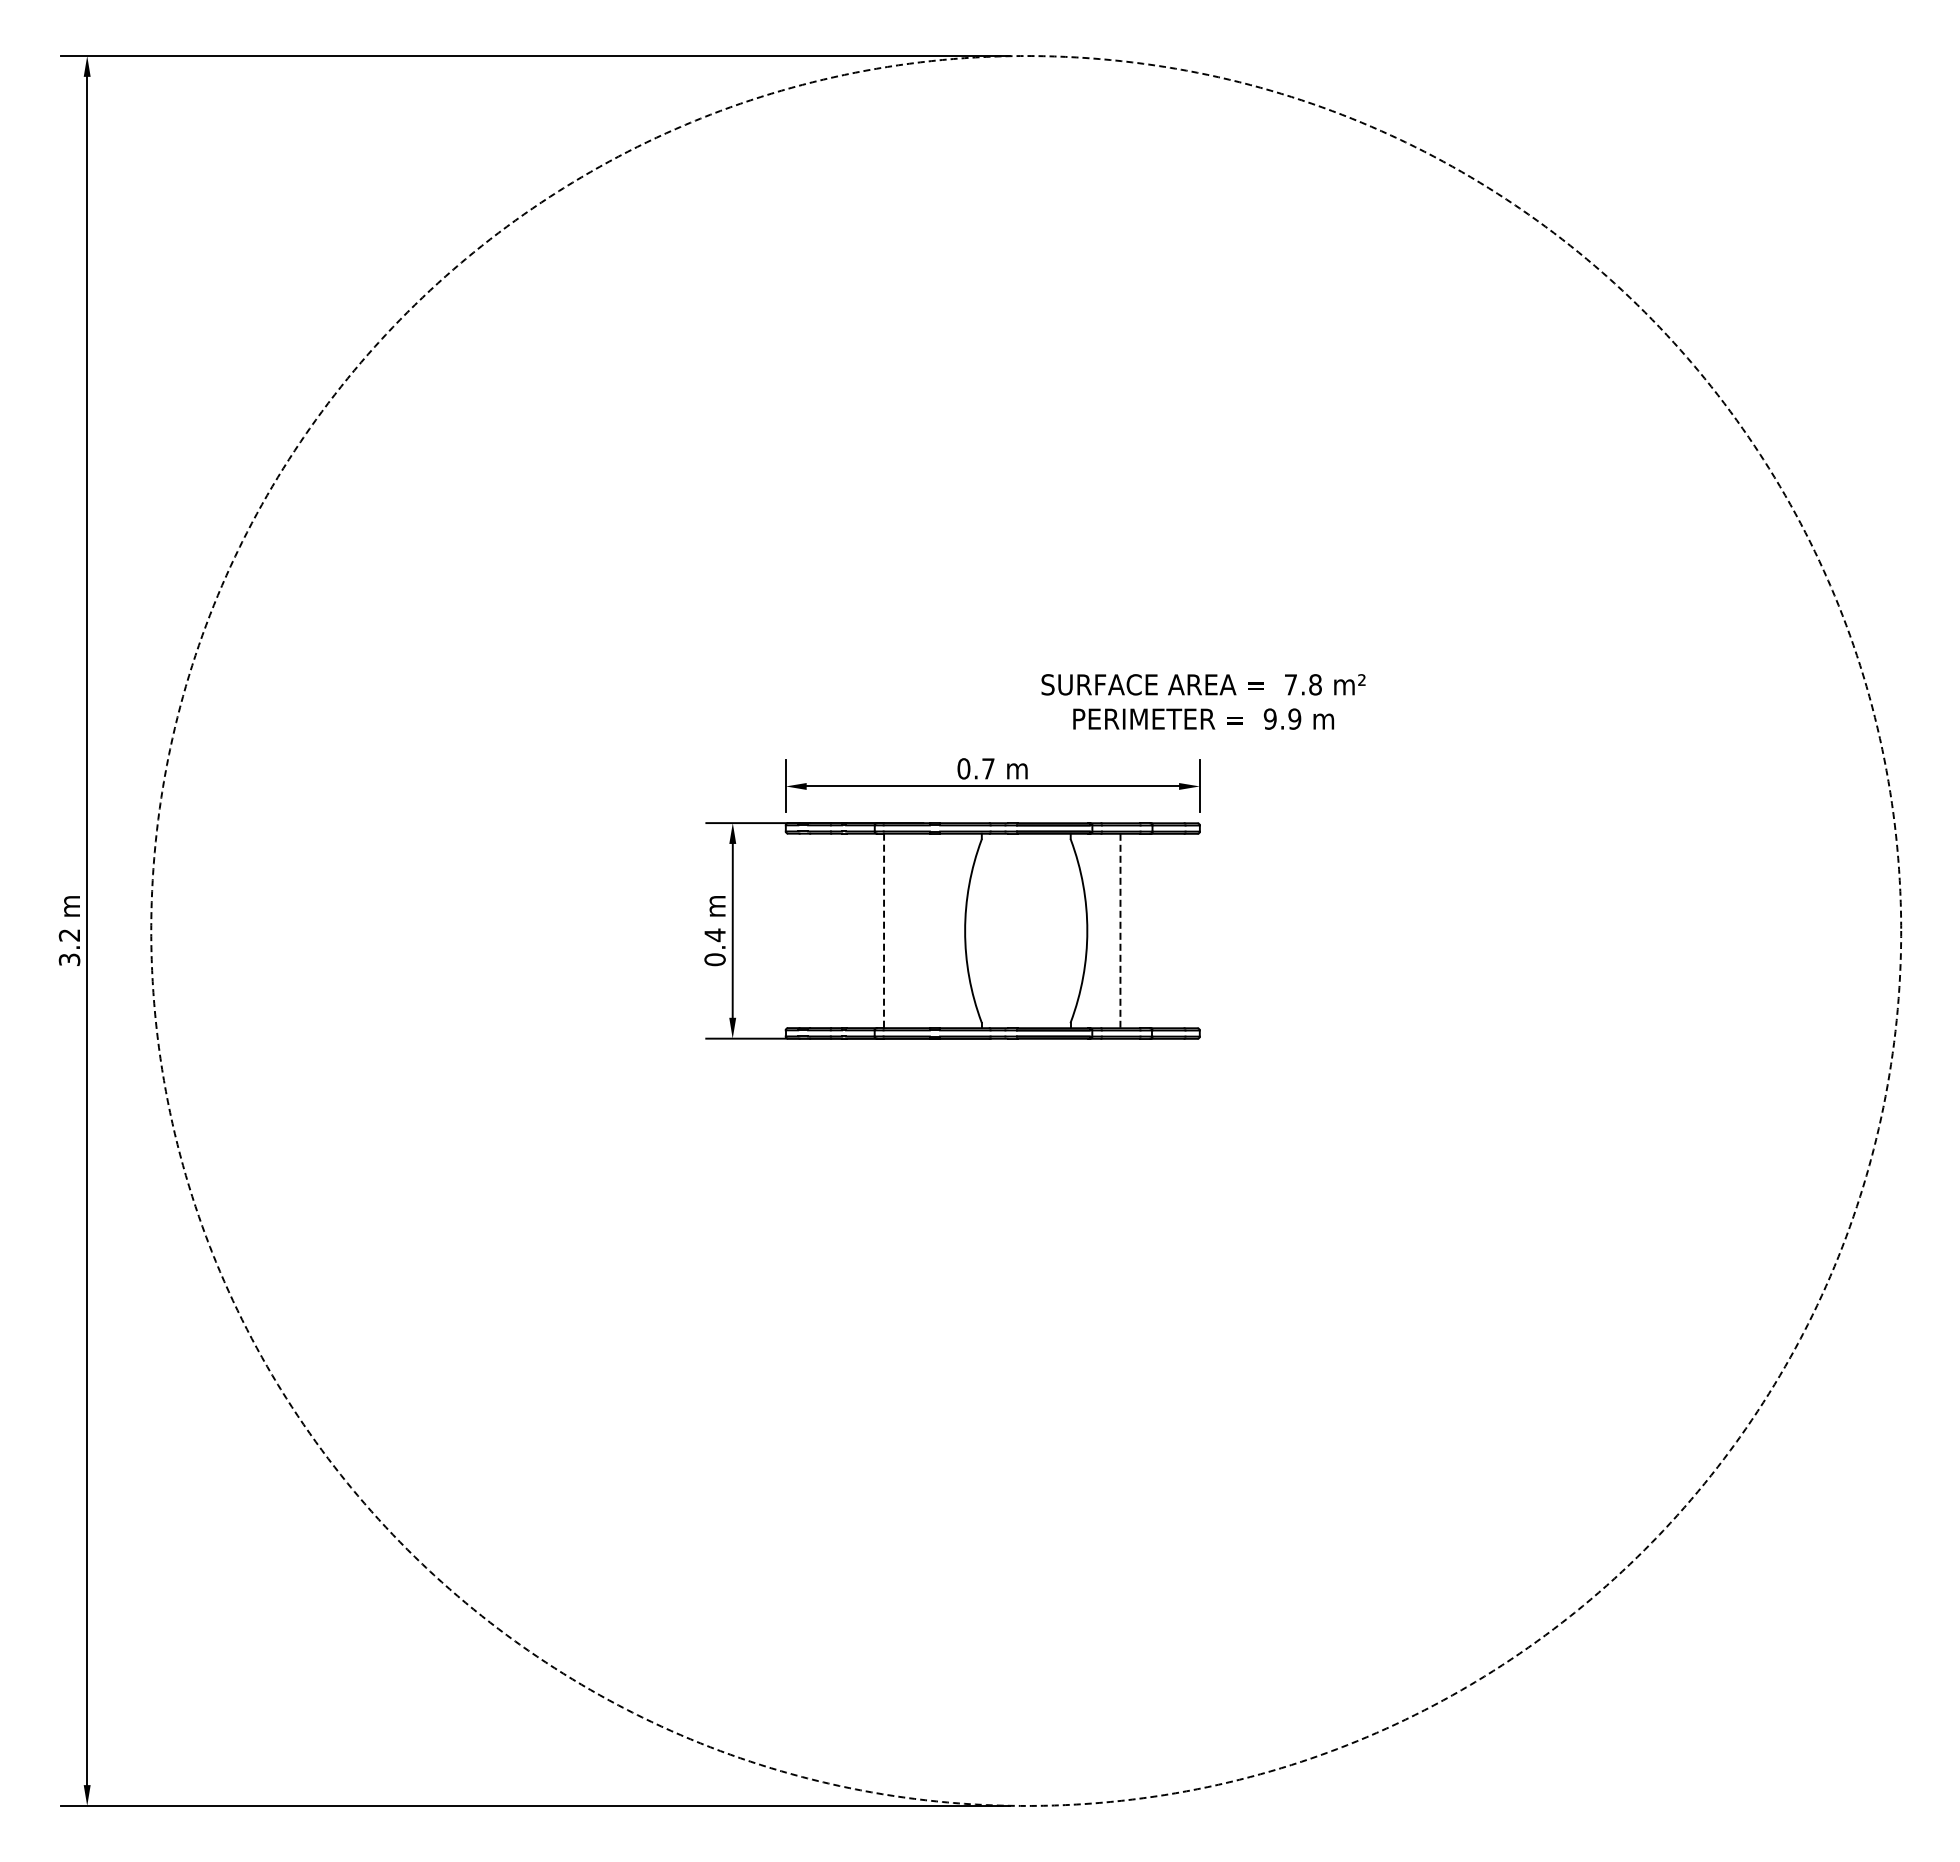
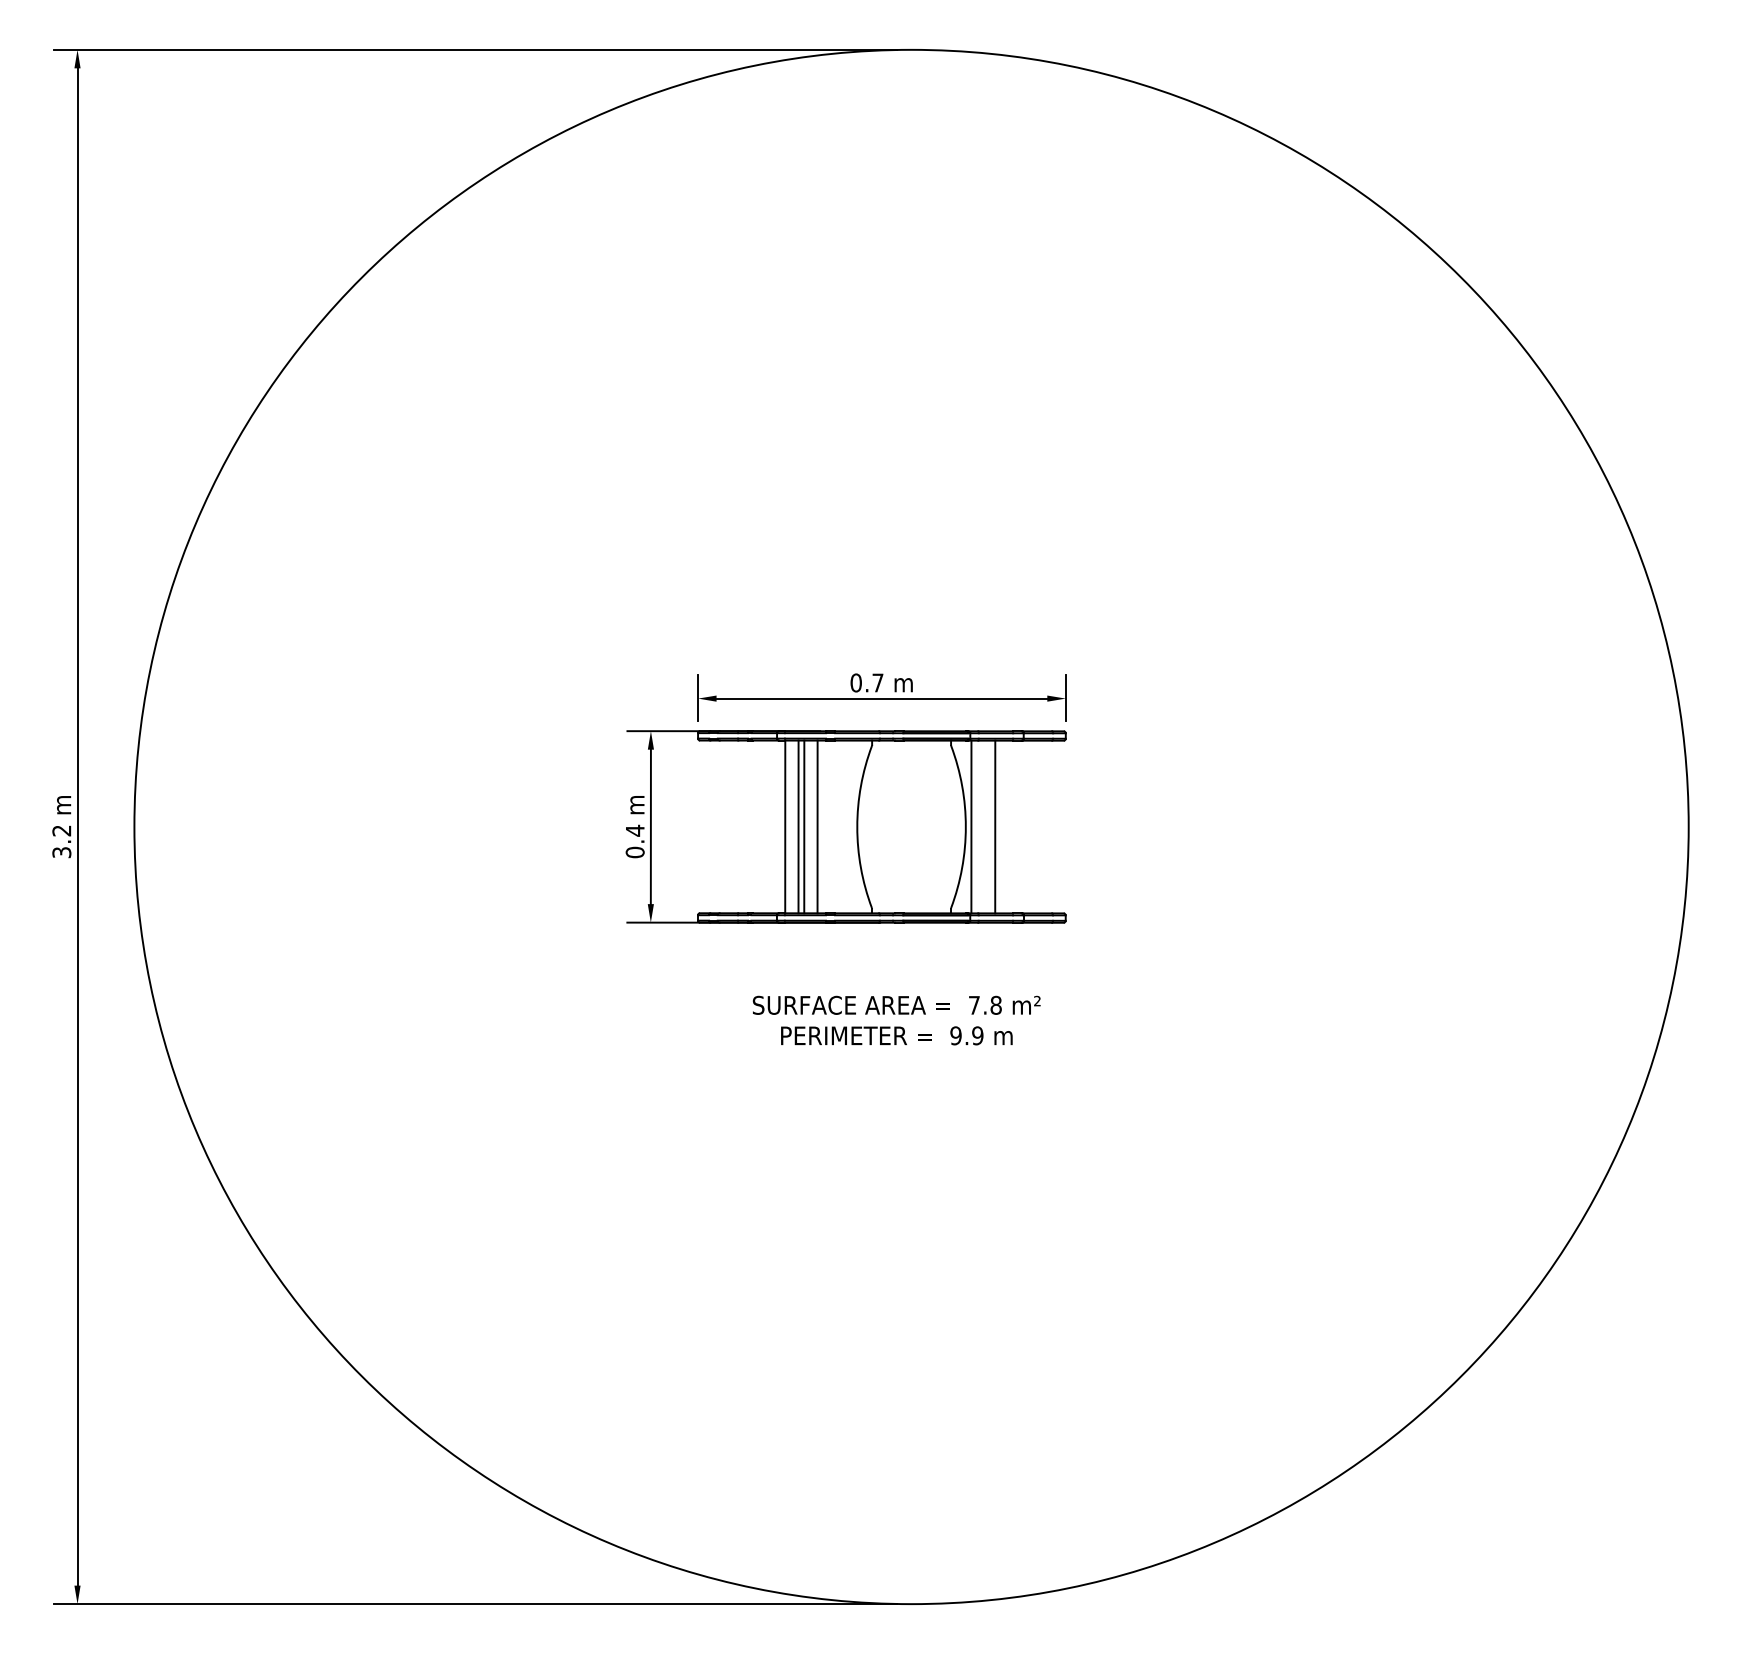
text: (1203, 701) -> (896, 1020), moved
line: (898, 930) -> (798, 826), added
line: (905, 930) -> (804, 826), added
line: (920, 930) -> (817, 826), added
circle: (1026, 930) -> (911, 826), dashed -> solid
line: (1093, 930) -> (971, 826), added
line: (884, 931) -> (785, 827), dashed -> solid
line: (1120, 931) -> (995, 827), dashed -> solid

